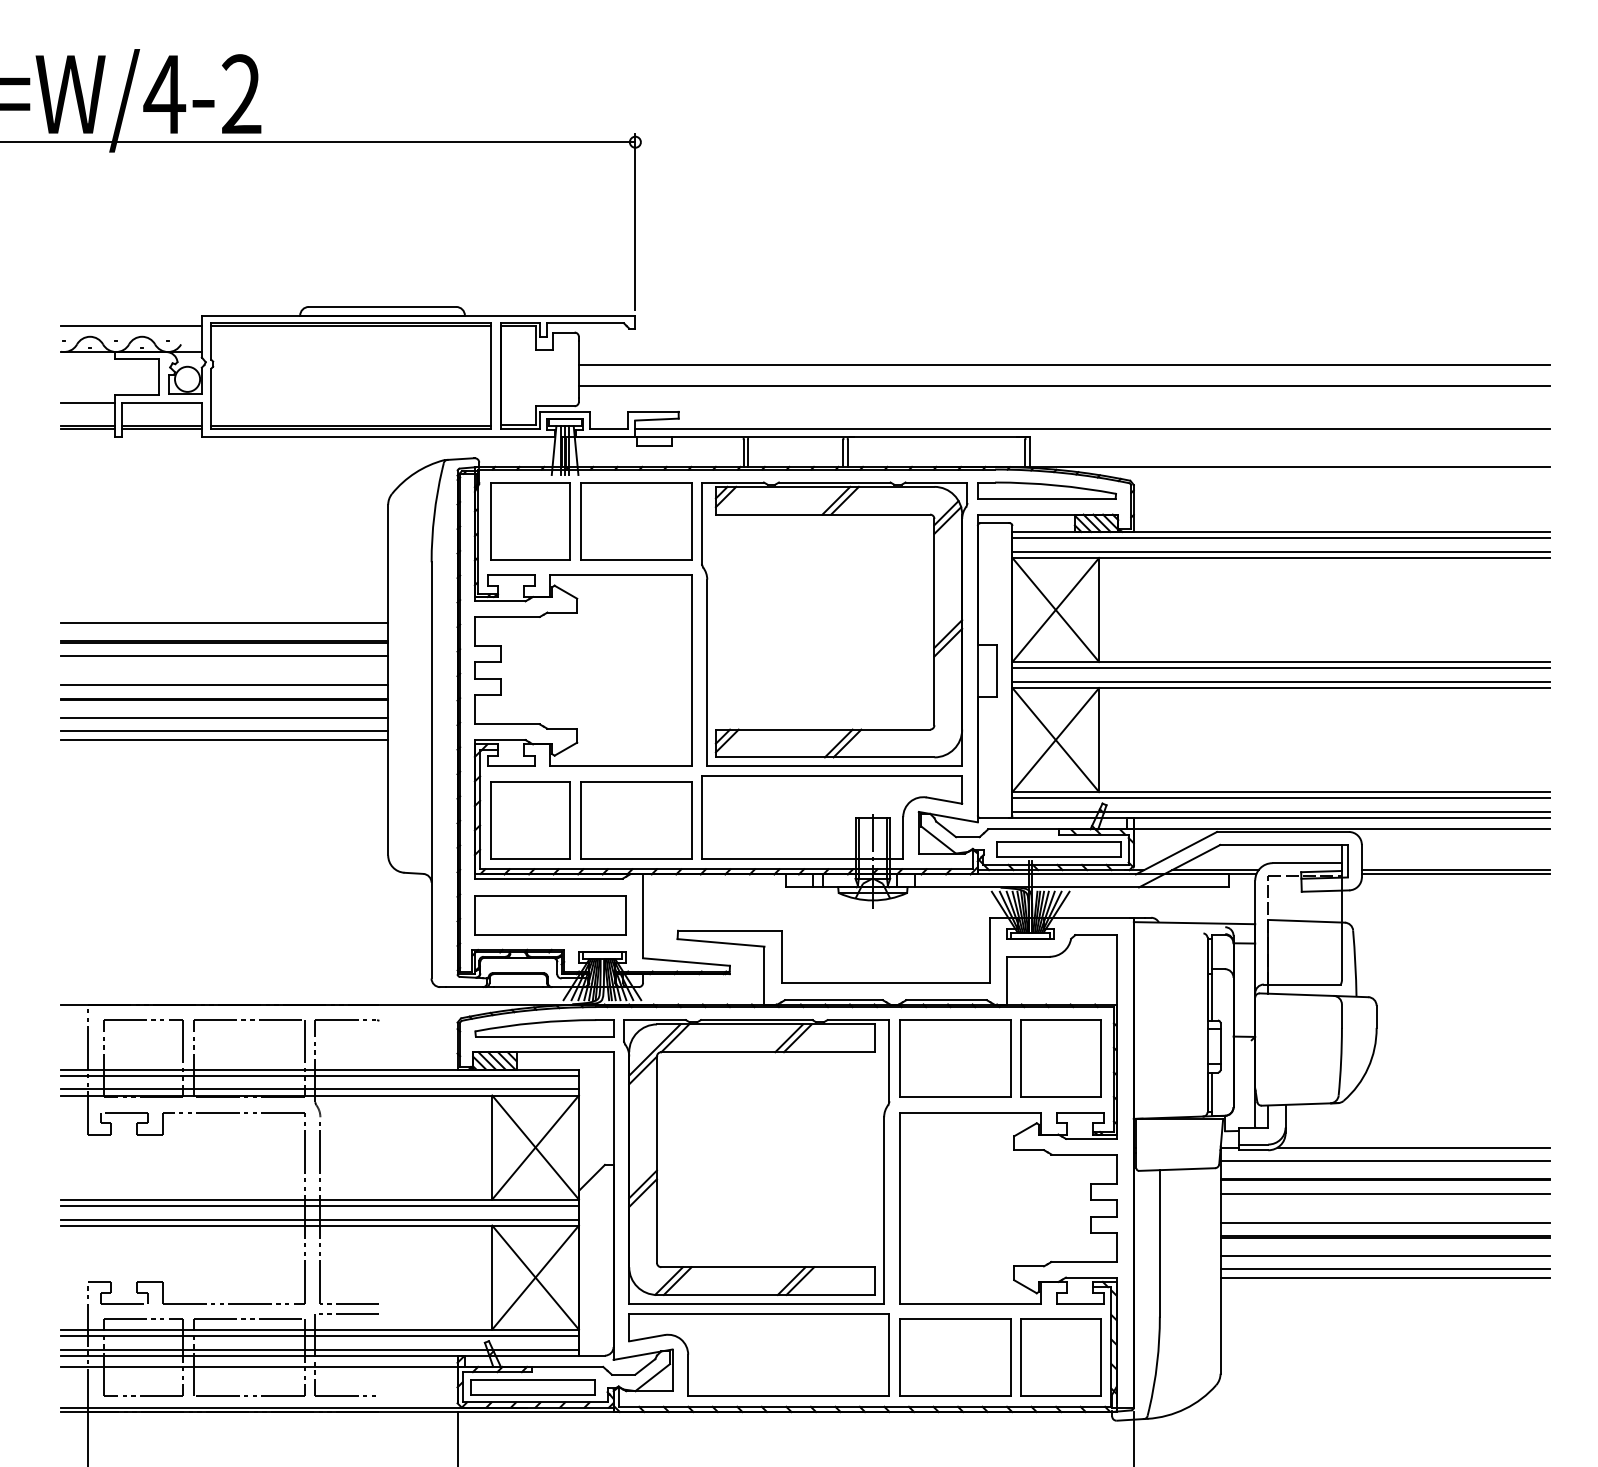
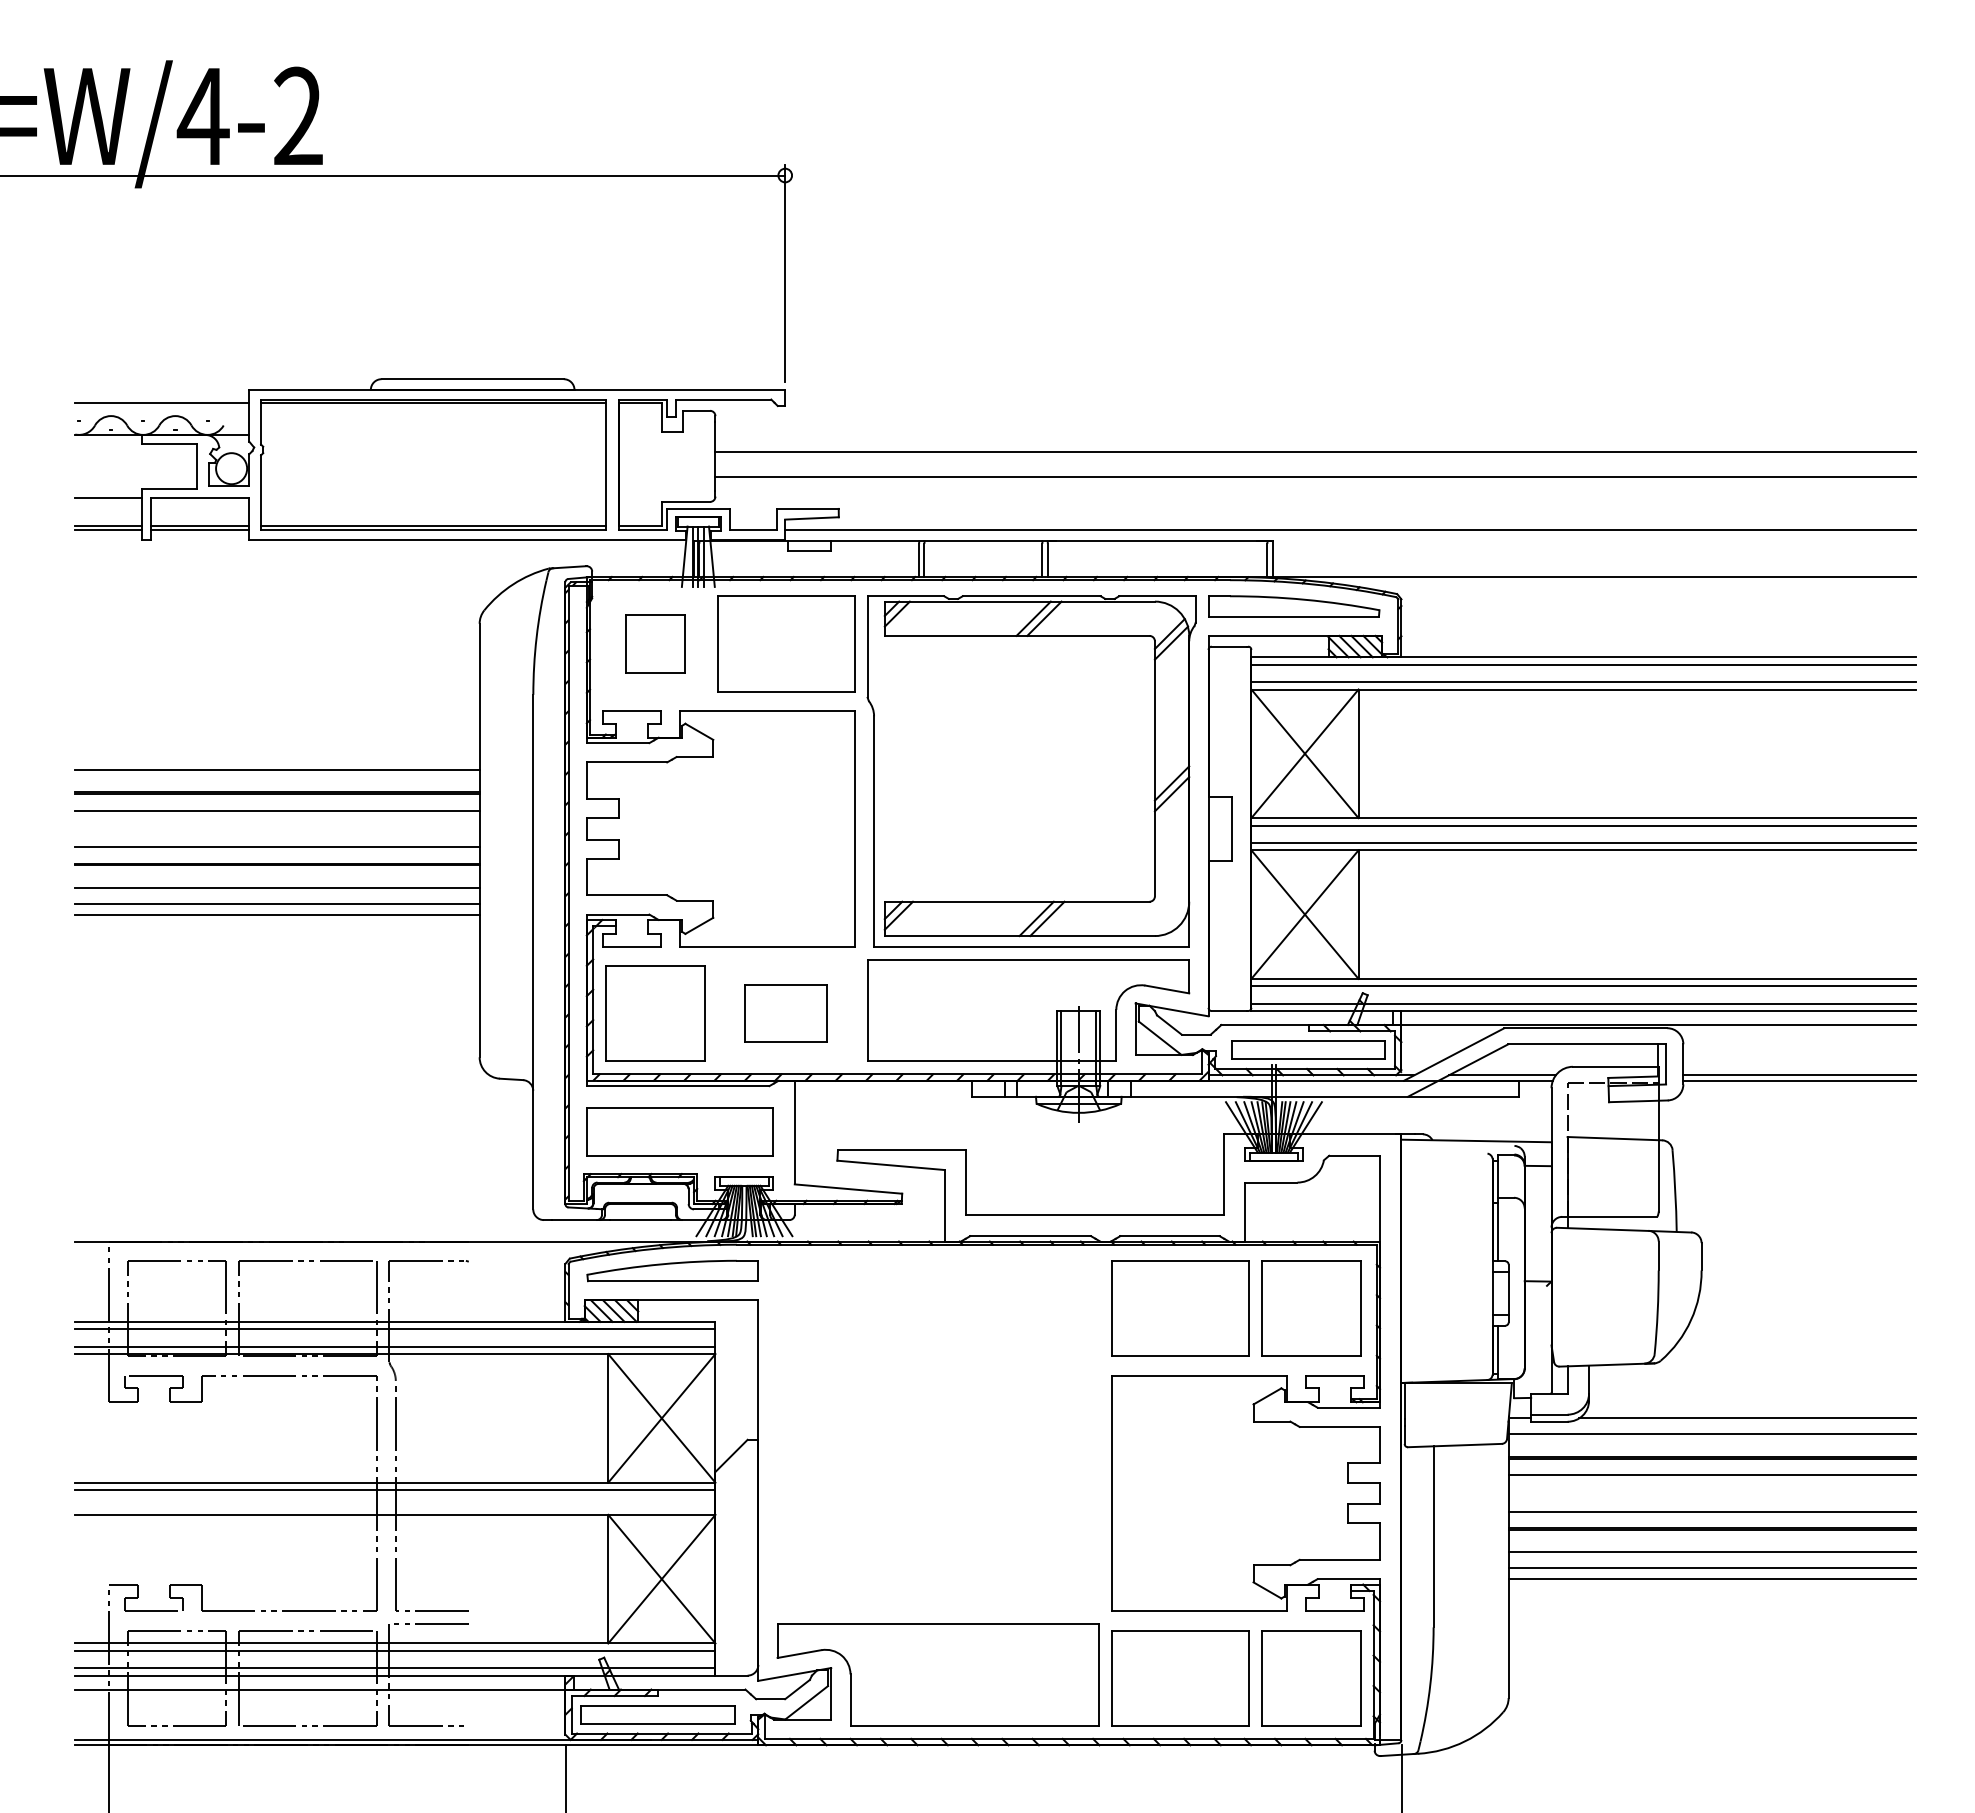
part: (530, 520) -> (655, 643), size x0.6
part: (636, 820) -> (786, 1013), size x0.6
part: (756, 1161) -> (935, 1435), removed
line: (320, 1219) -> (395, 1507), removed

